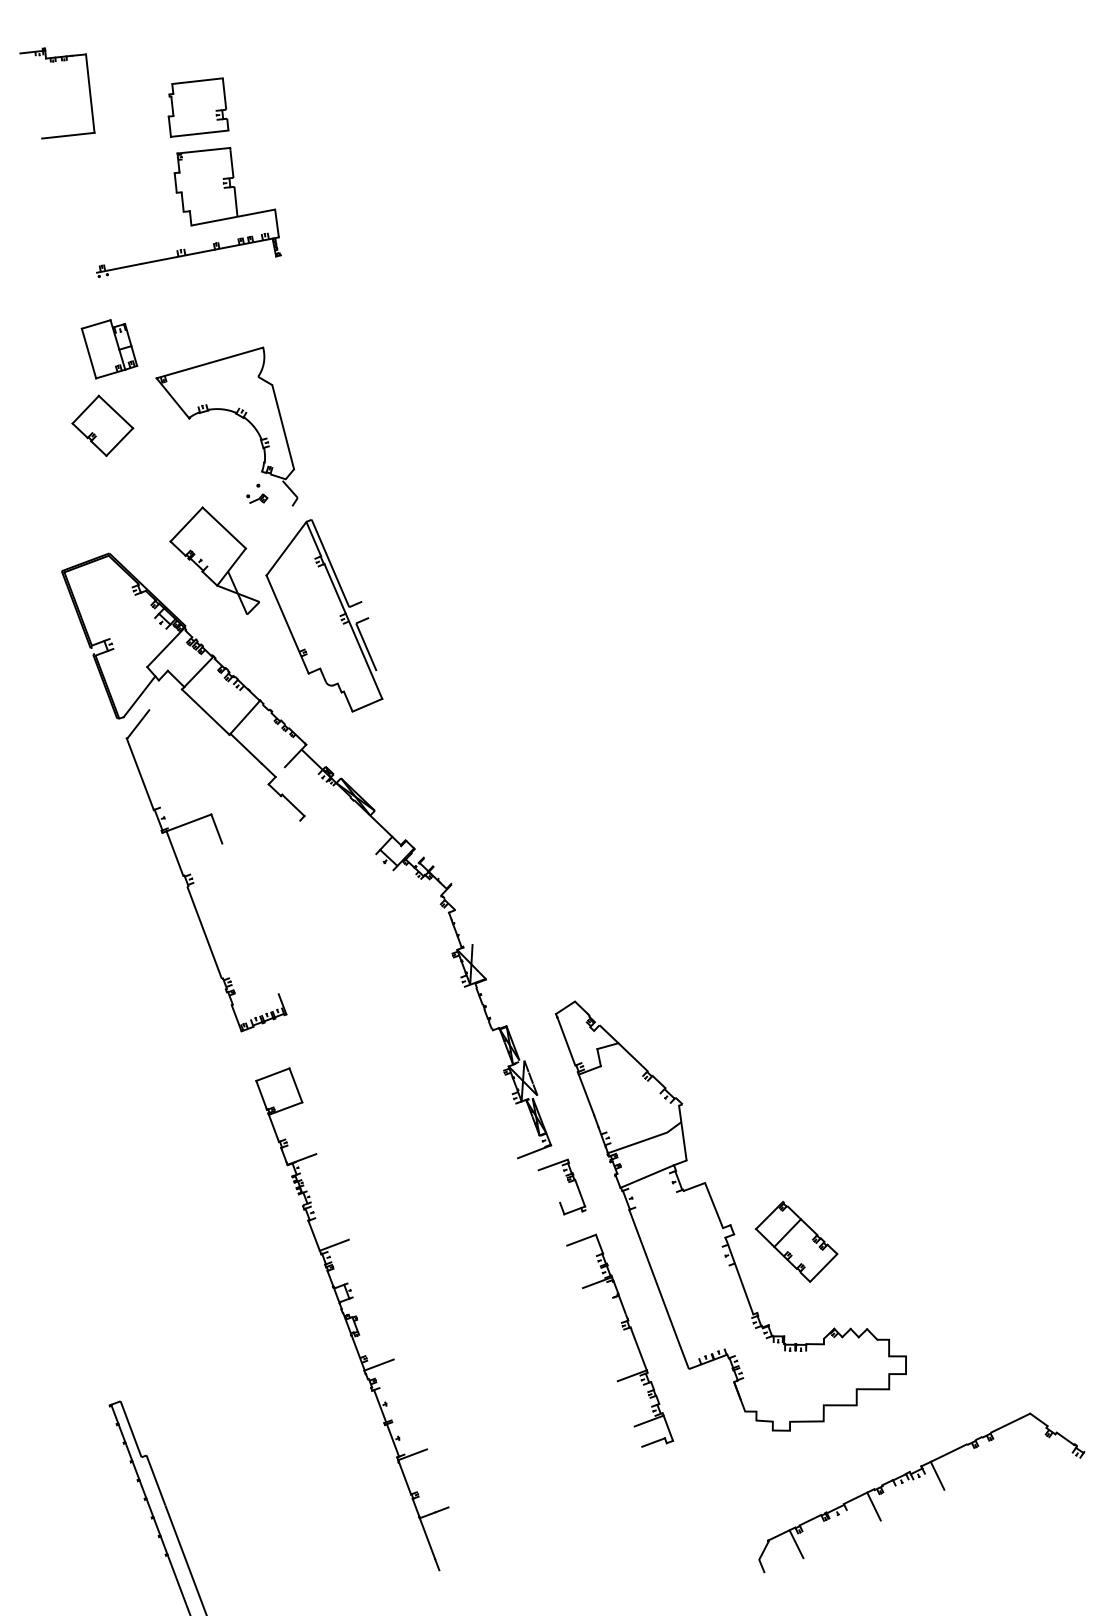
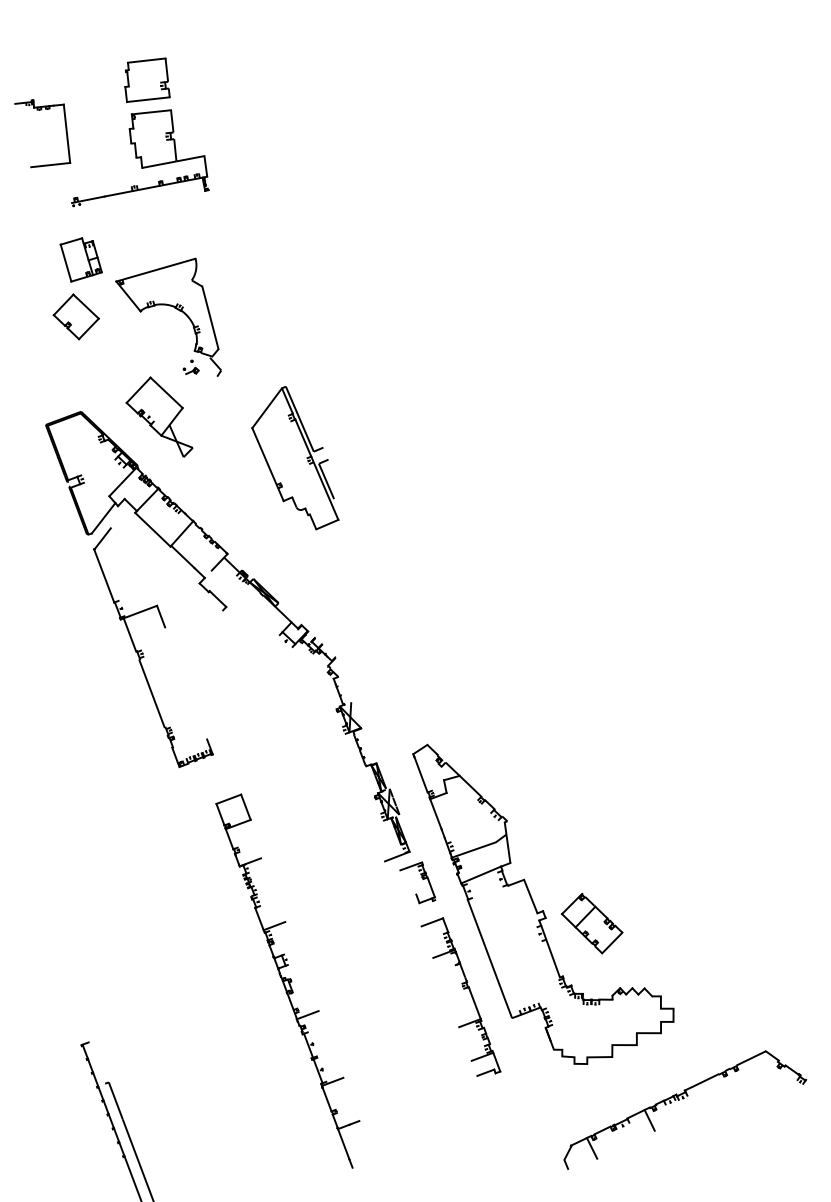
part: (54, 62) -> (40, 110), moved
part: (324, 615) -> (295, 457), moved
part: (352, 1319) -> (287, 981), moved
line: (130, 1429) -> (96, 1063), removed
line: (937, 1475) -> (696, 1097), removed

